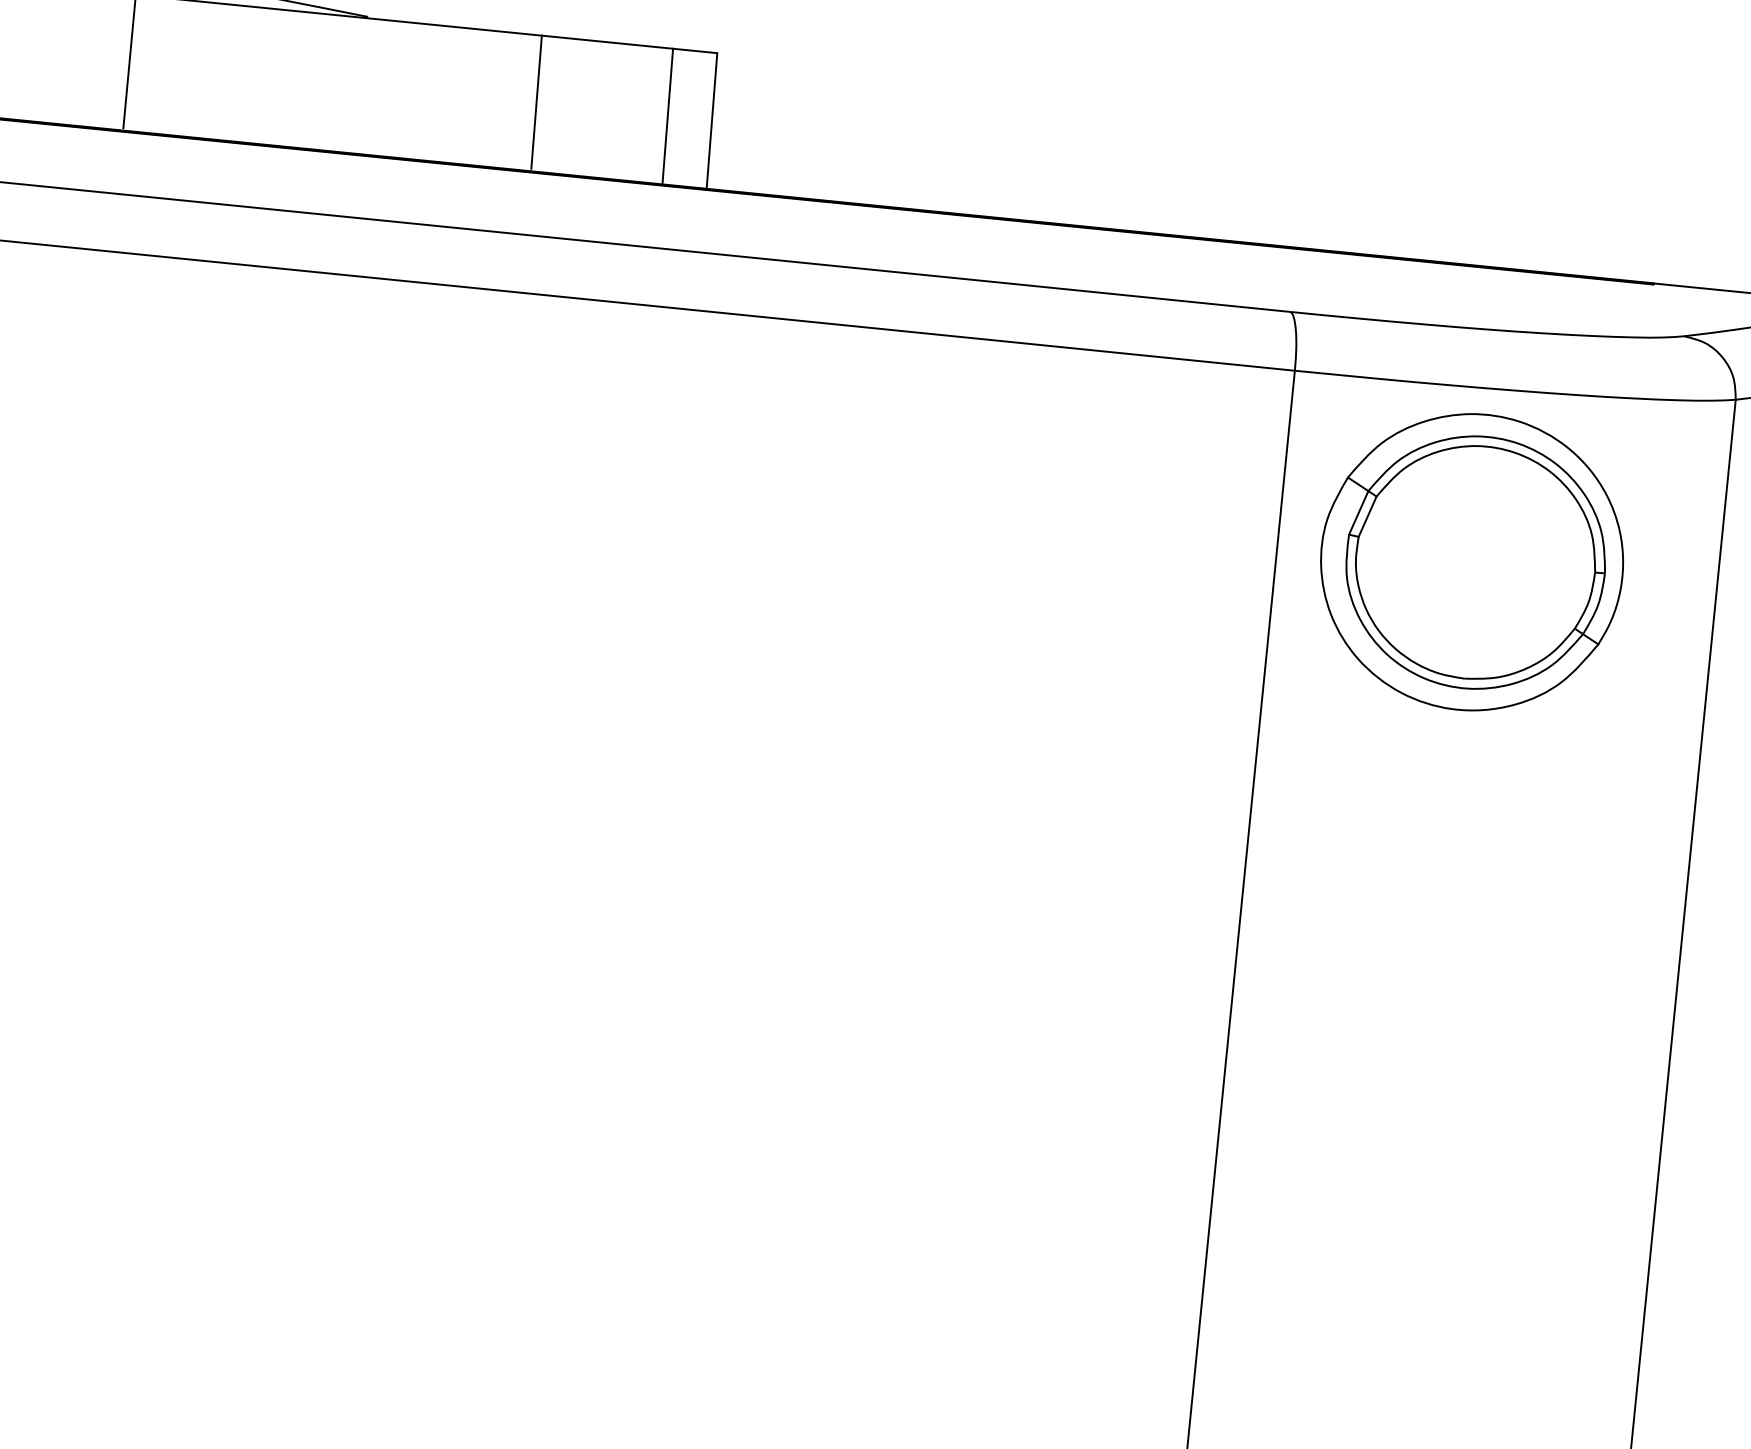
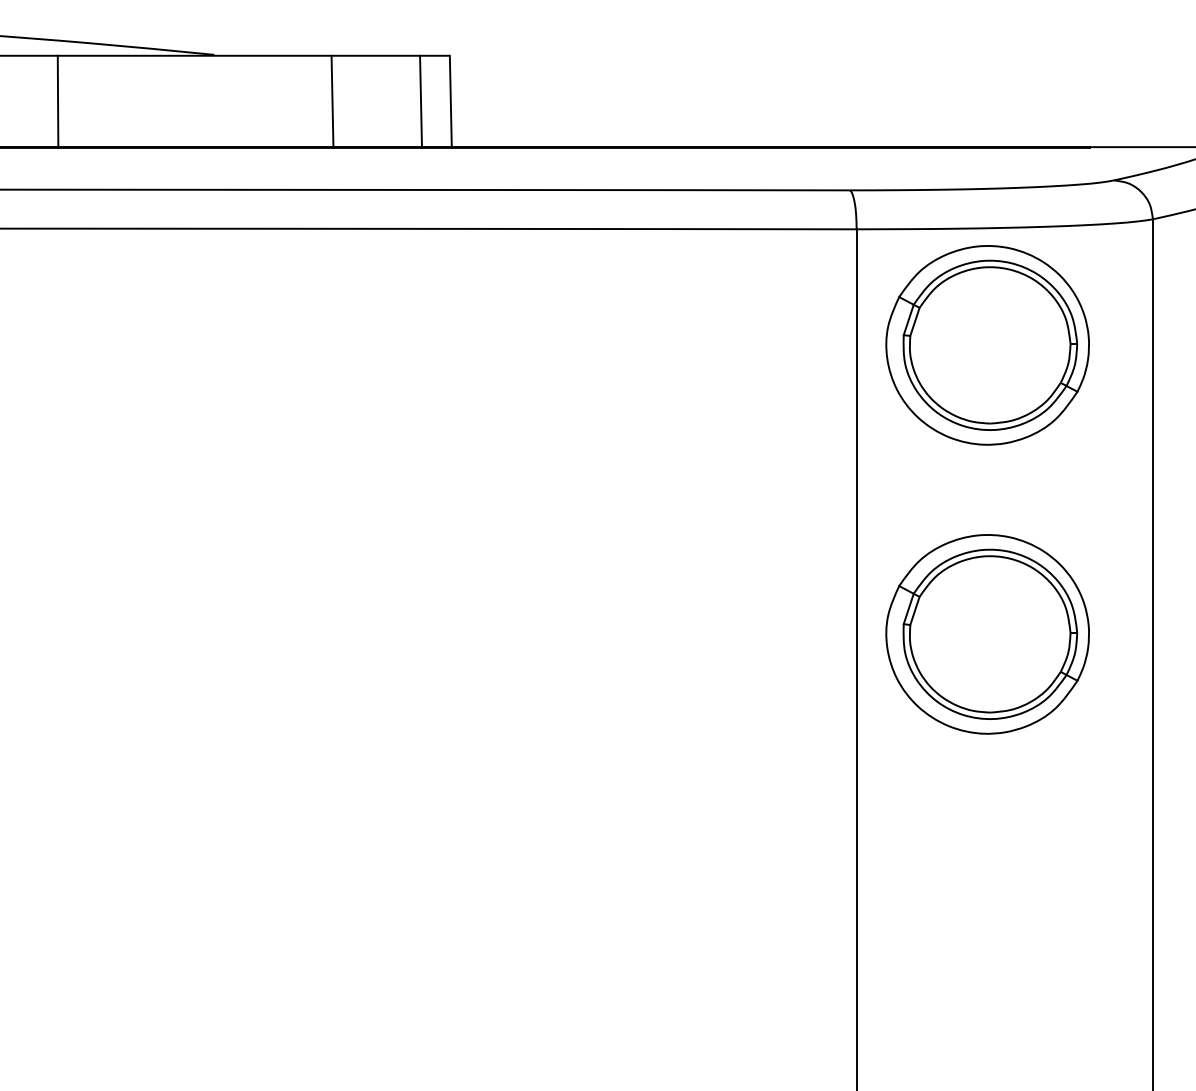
part: (1428, 990) -> (987, 634), added

